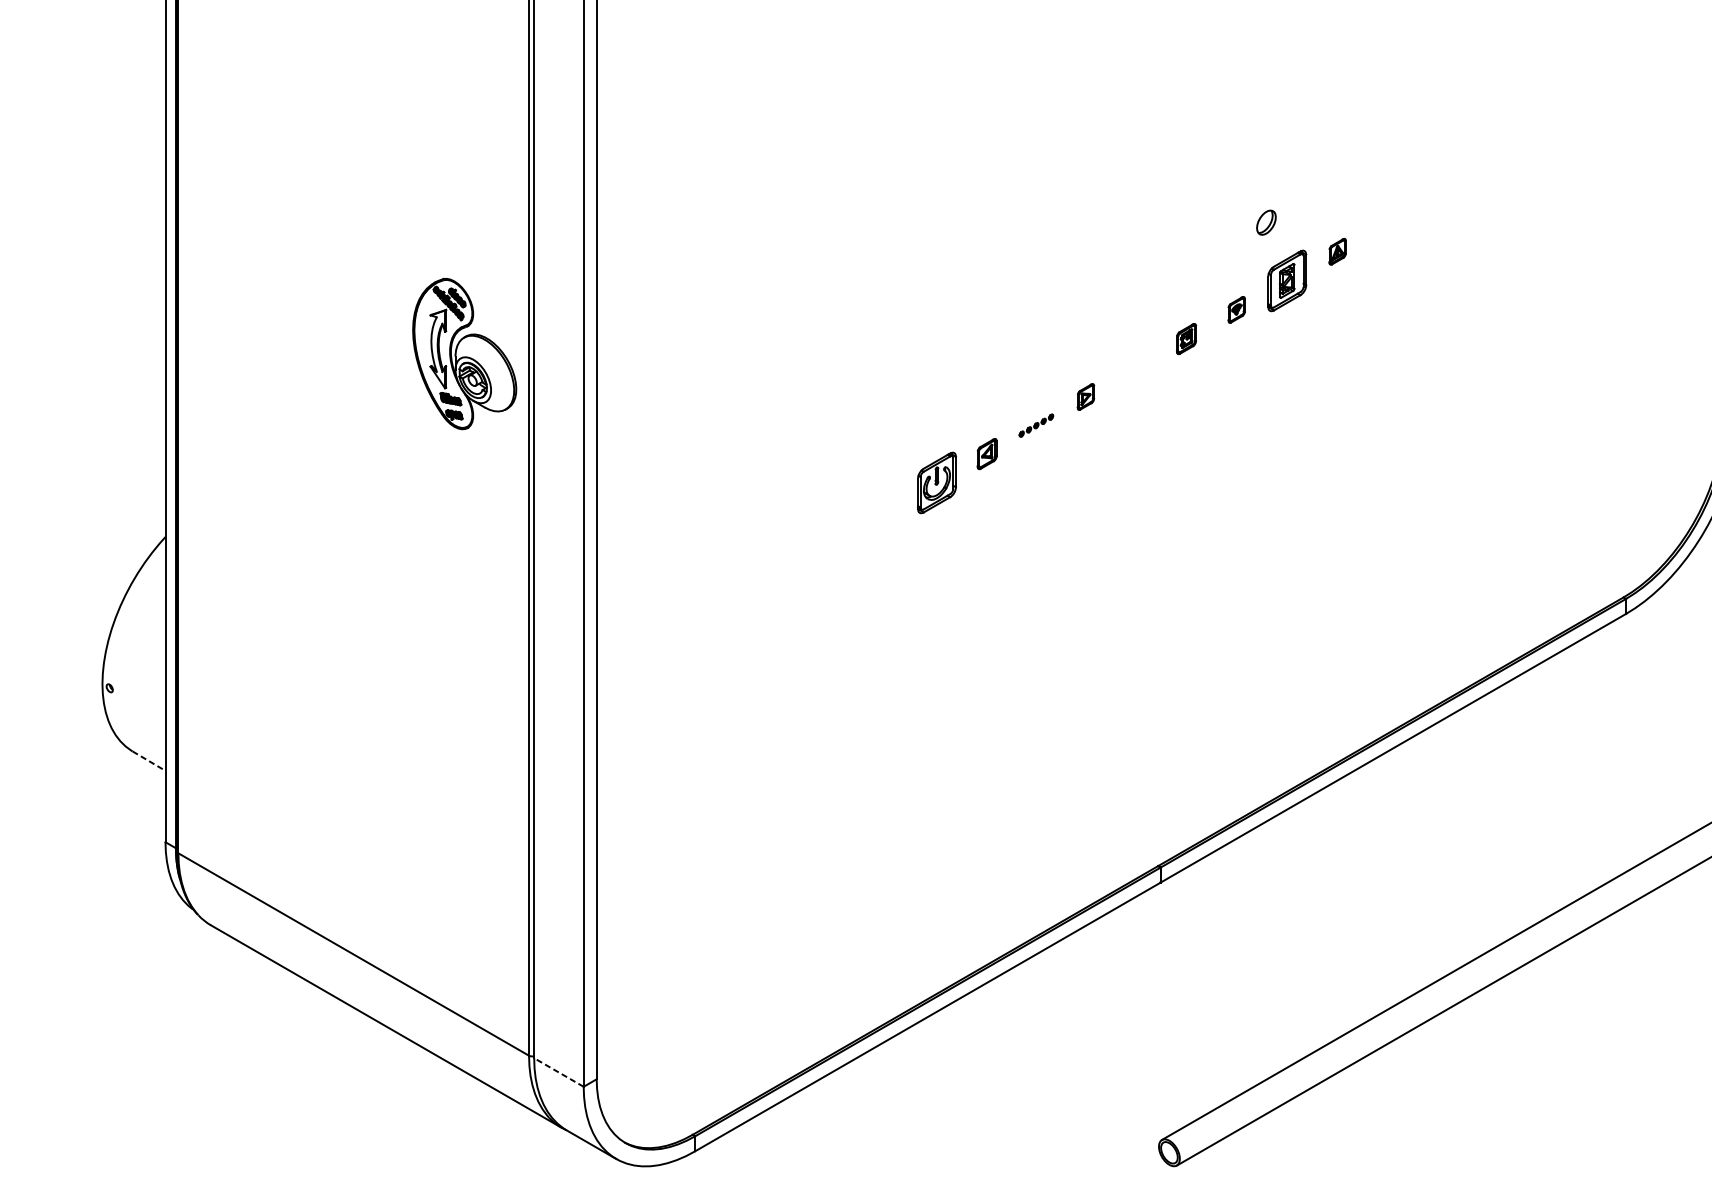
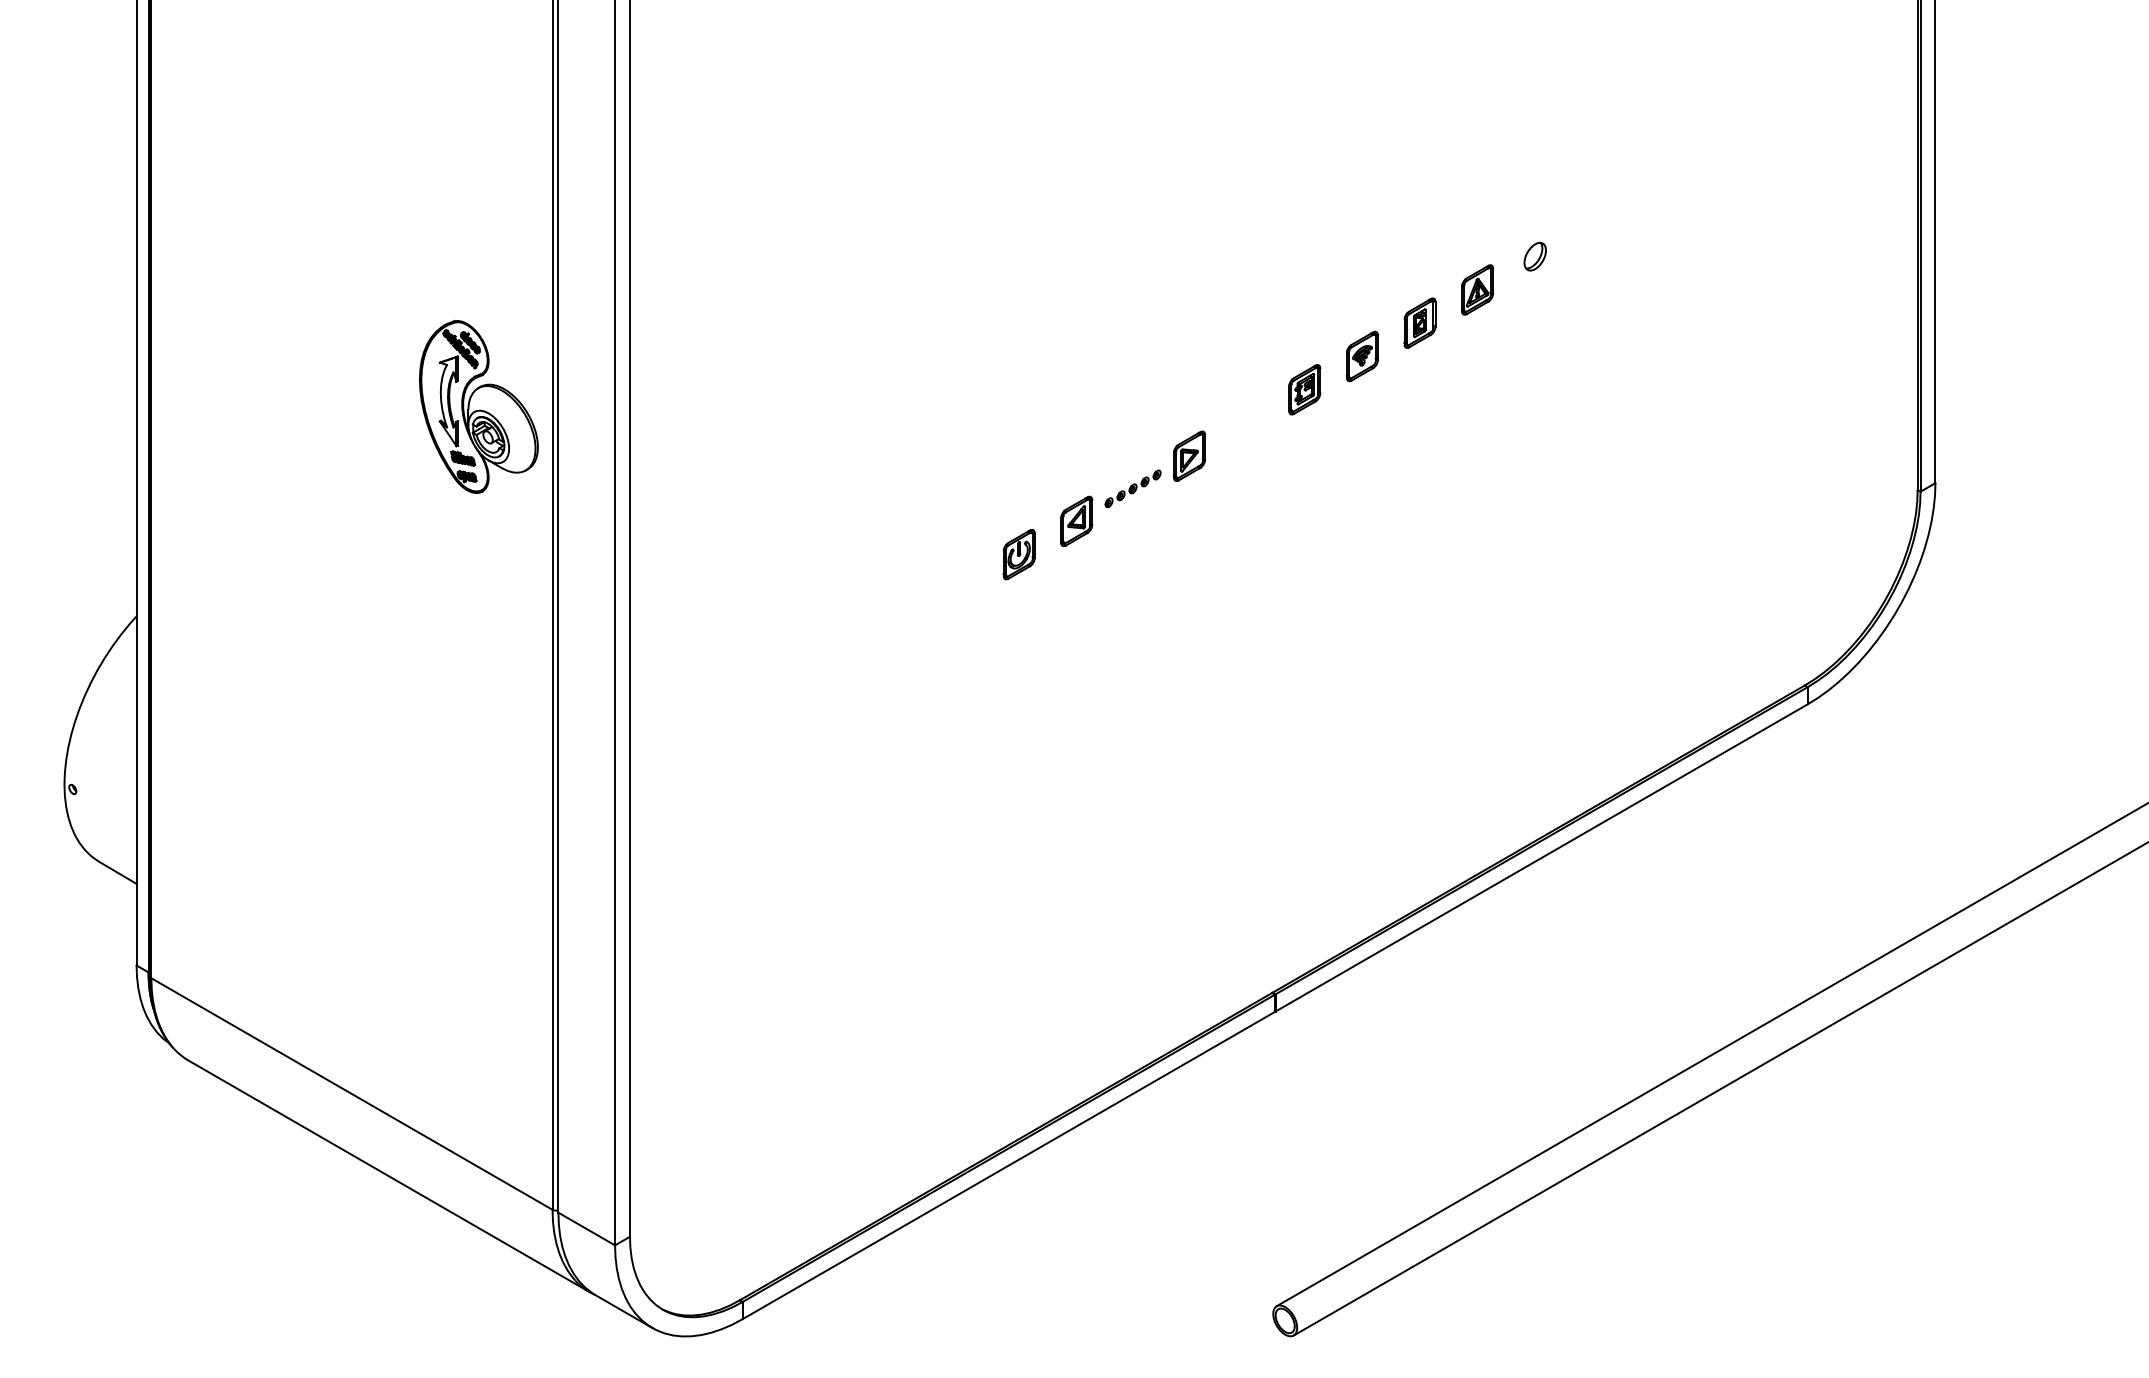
part: (1265, 222) -> (1534, 256), moved
part: (1337, 251) -> (1477, 289), size x1.67
part: (1286, 280) -> (1419, 322), size x0.71
part: (1236, 309) -> (1361, 356), size x1.67
part: (1186, 338) -> (1304, 389), size x1.43
part: (1085, 396) -> (1189, 455), size x1.67
part: (1035, 425) -> (1132, 488), size x1.43
part: (986, 454) -> (1076, 521), size x1.43
part: (936, 482) -> (1018, 554), size x0.71
line: (148, 760) -> (117, 872), dashed -> solid
line: (558, 1072) -> (586, 1229), dashed -> solid

